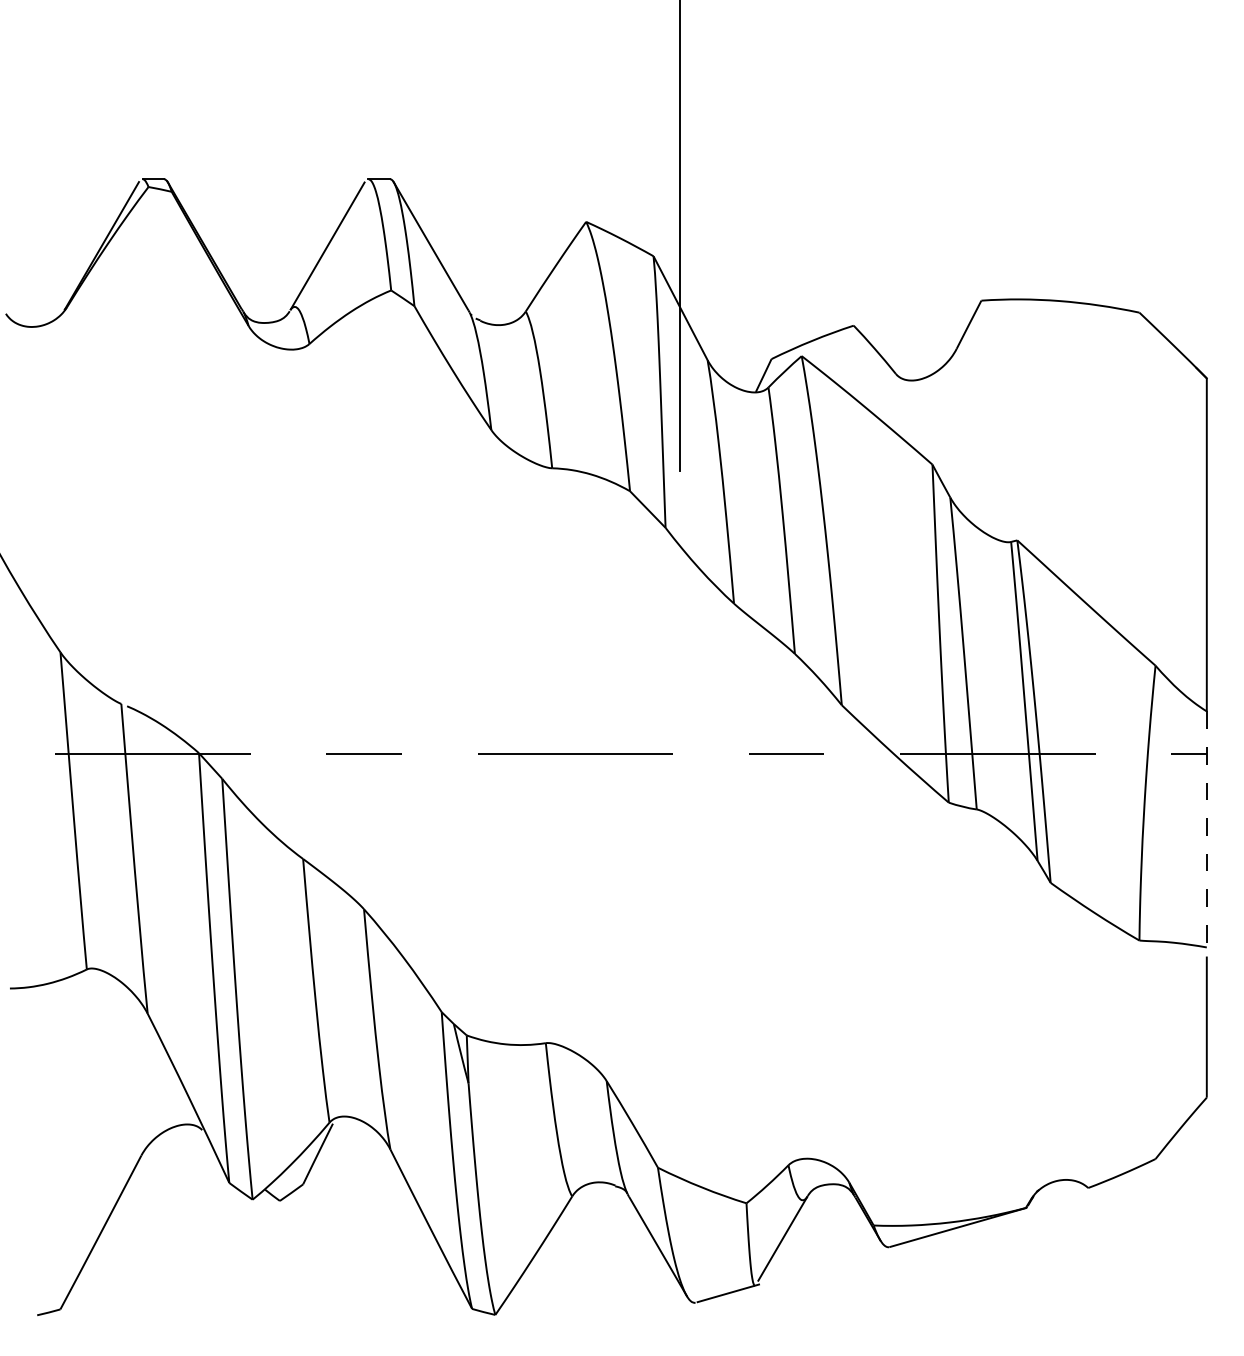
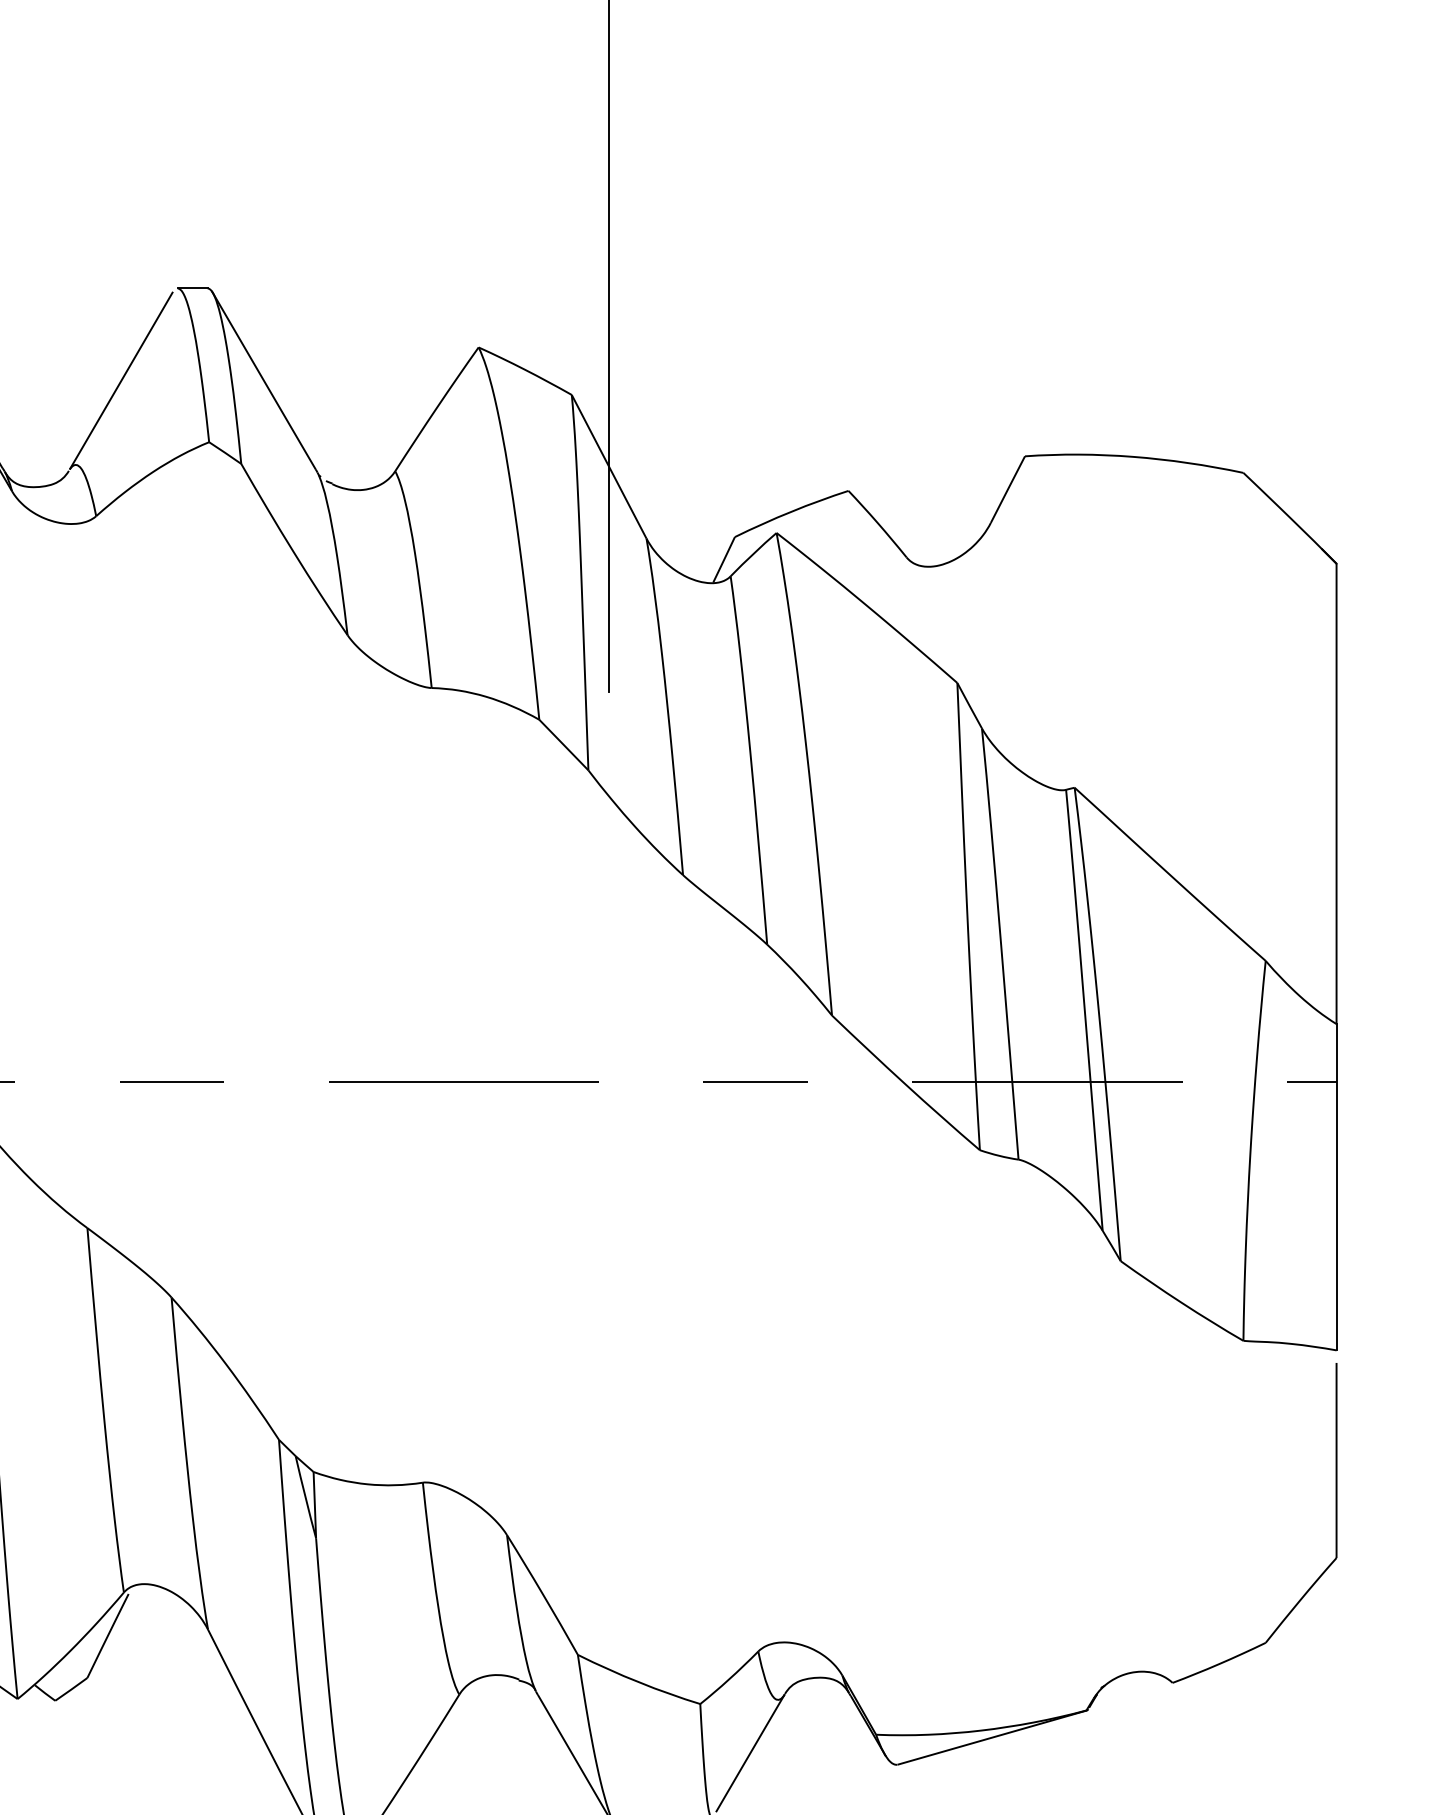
line: (1206, 829) -> (1336, 1187), dashed -> solid

